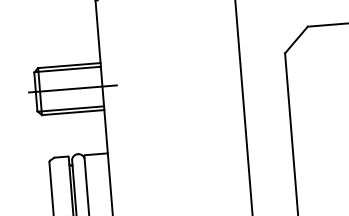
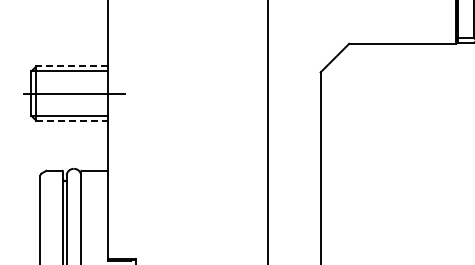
line: (69, 65) -> (72, 66), solid -> dashed
line: (73, 112) -> (72, 120), solid -> dashed

